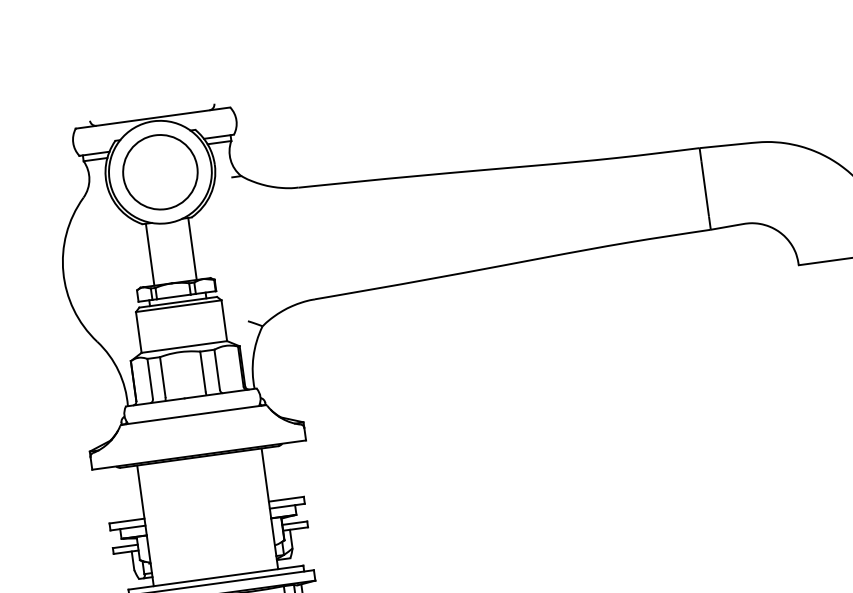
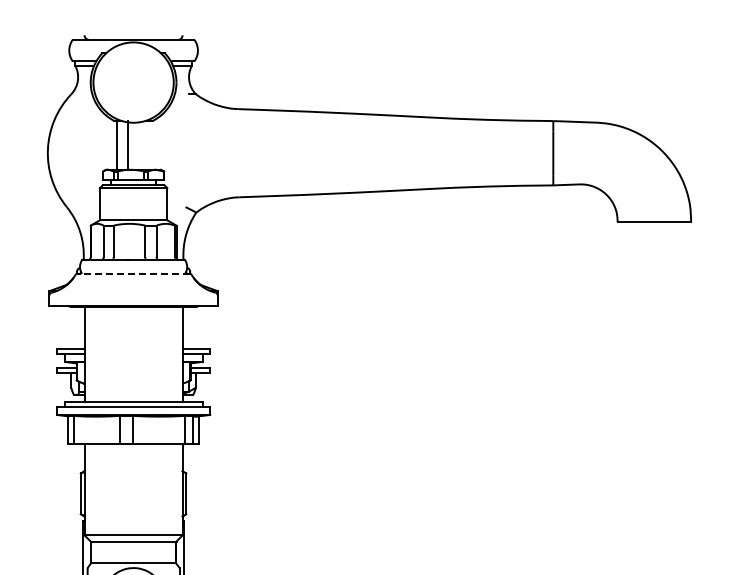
circle: (160, 172) -> (133, 82), removed
line: (192, 247) -> (128, 144), moved
line: (193, 414) -> (133, 273), solid -> dashed

